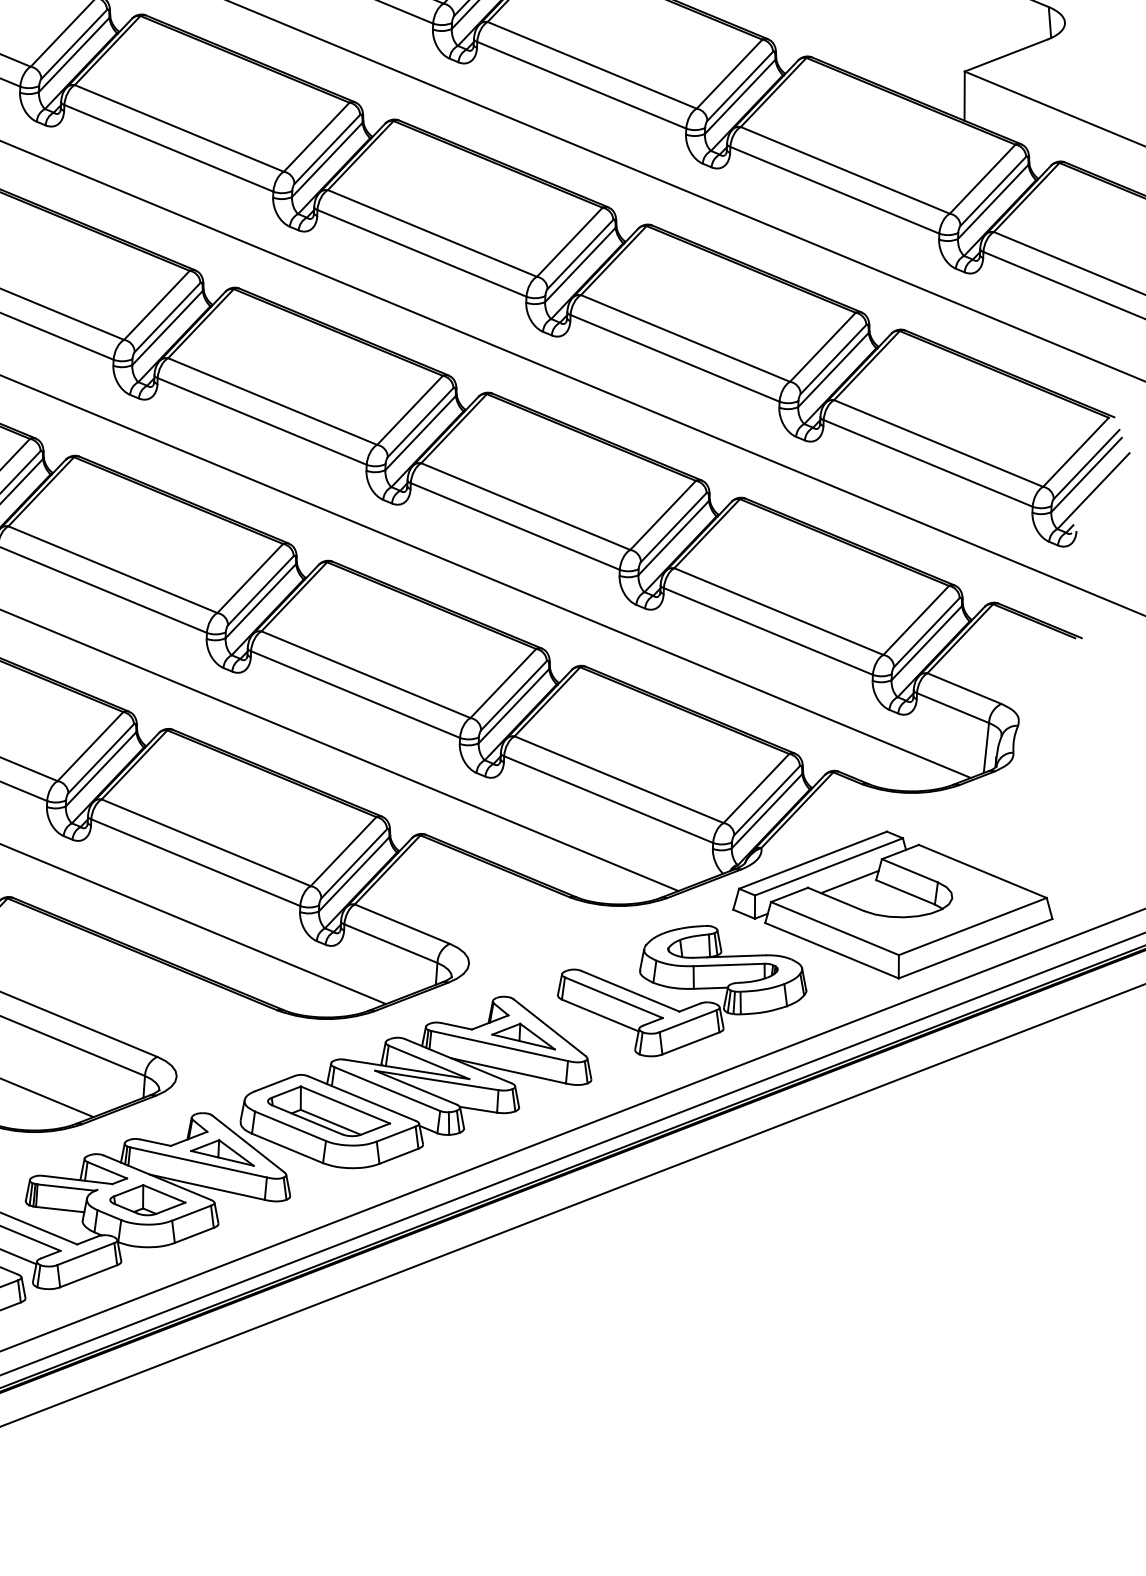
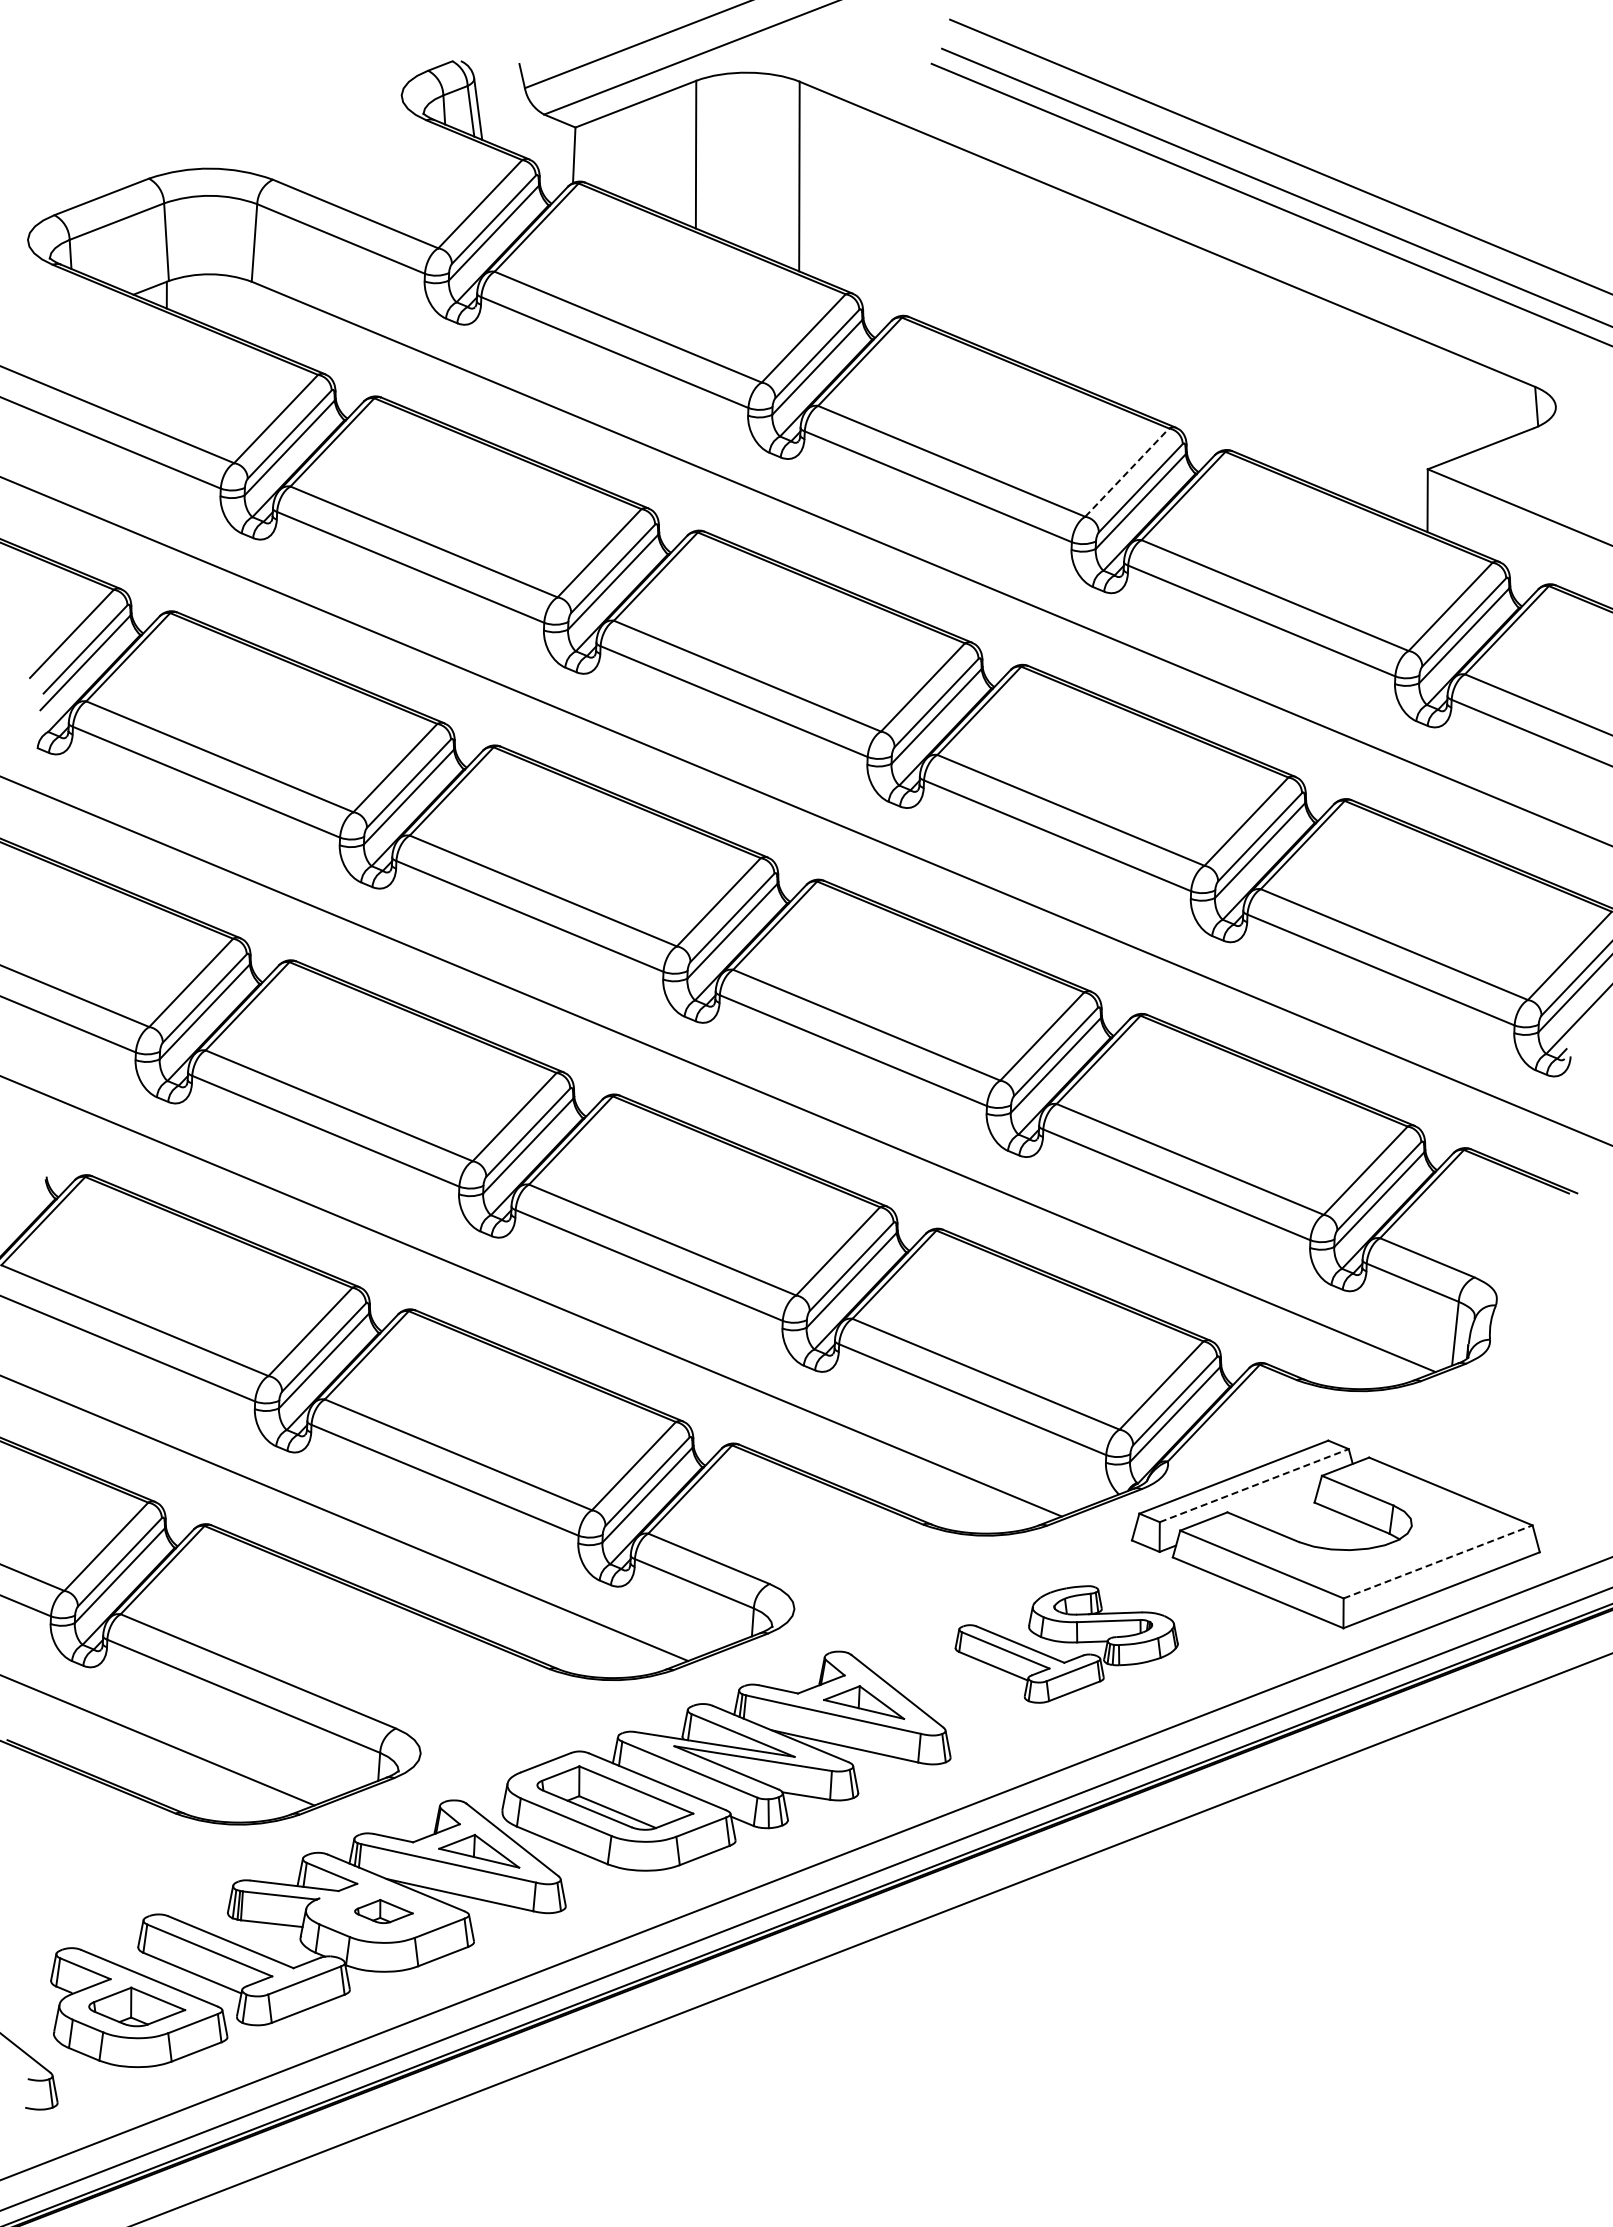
line: (729, 74) -> (1127, 472), solid -> dashed
line: (829, 866) -> (1254, 1485), solid -> dashed
line: (849, 881) -> (1280, 1504), removed
line: (973, 926) -> (1438, 1561), solid -> dashed
part: (682, 991) -> (1066, 1644), size x0.7
part: (147, 1200) -> (383, 1911), size x0.6

